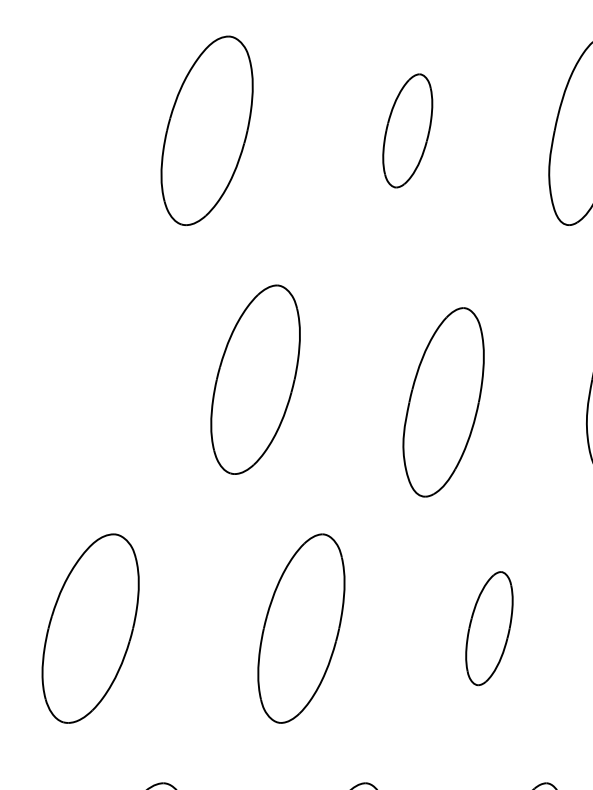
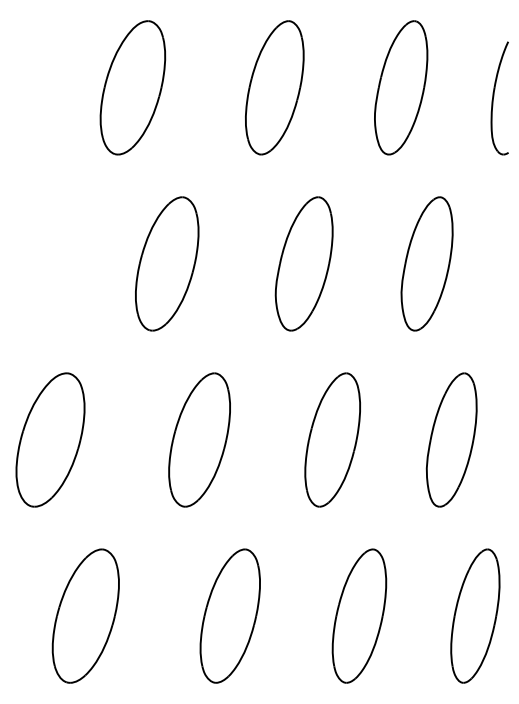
part: (407, 130) -> (274, 87), size x1.67
part: (442, 401) -> (303, 263), moved
part: (489, 627) -> (332, 439), size x1.67

